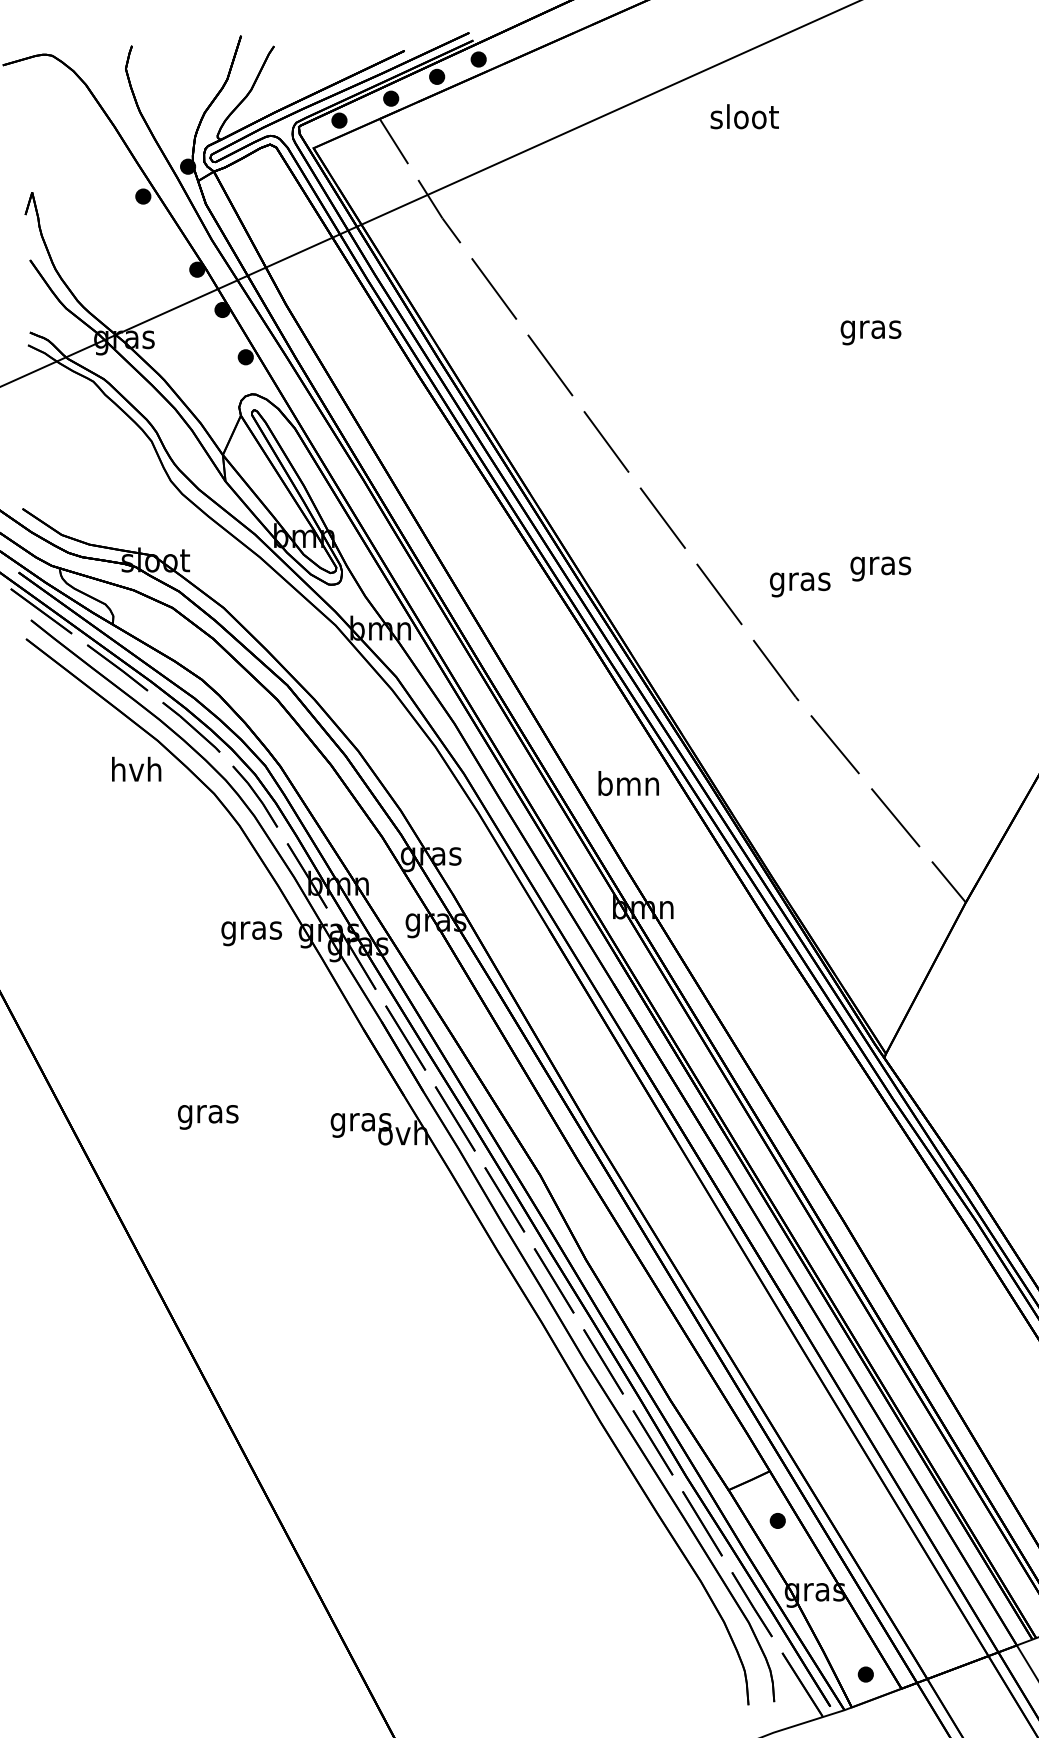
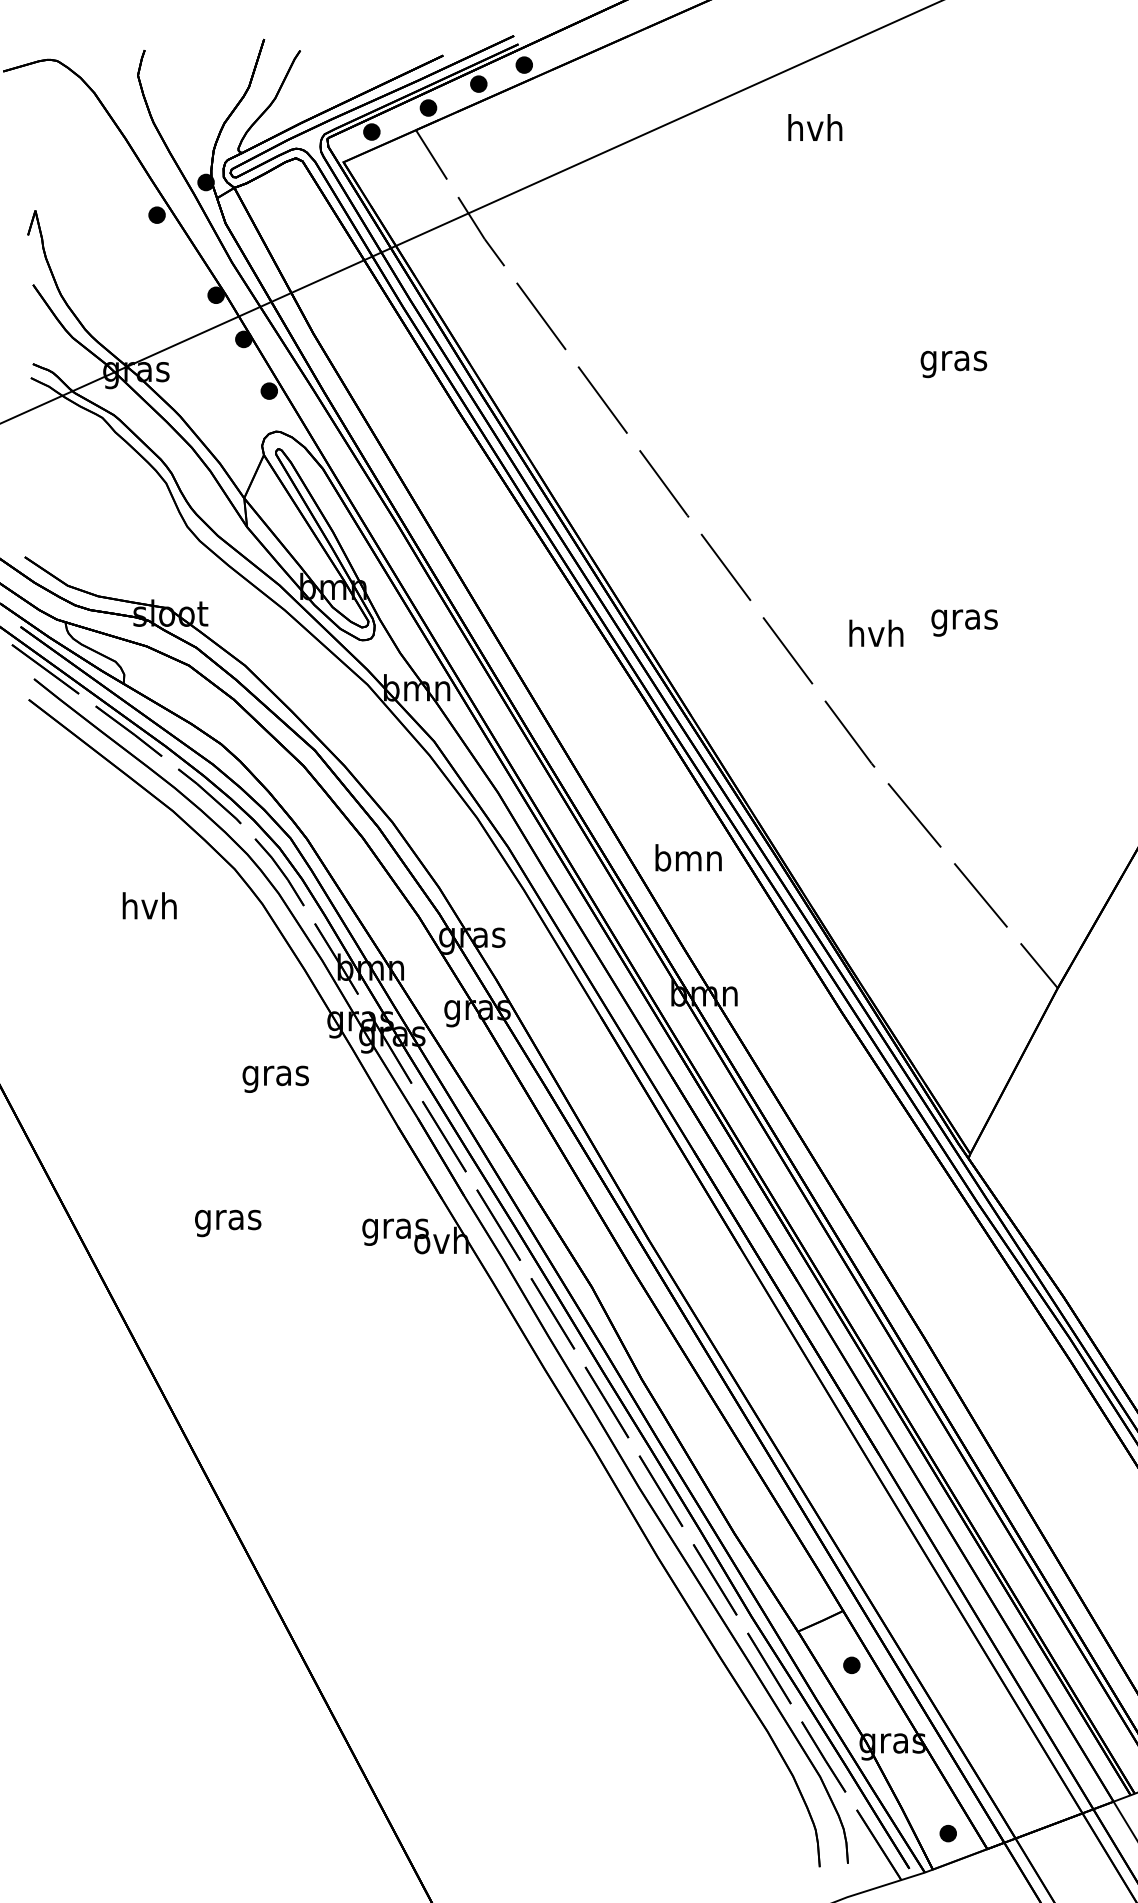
text: (744, 116) -> (815, 127), sloot -> hvh
text: (799, 581) -> (875, 636), gras -> hvh
text: (136, 768) -> (149, 904), moved
text: (251, 933) -> (275, 1079), moved

